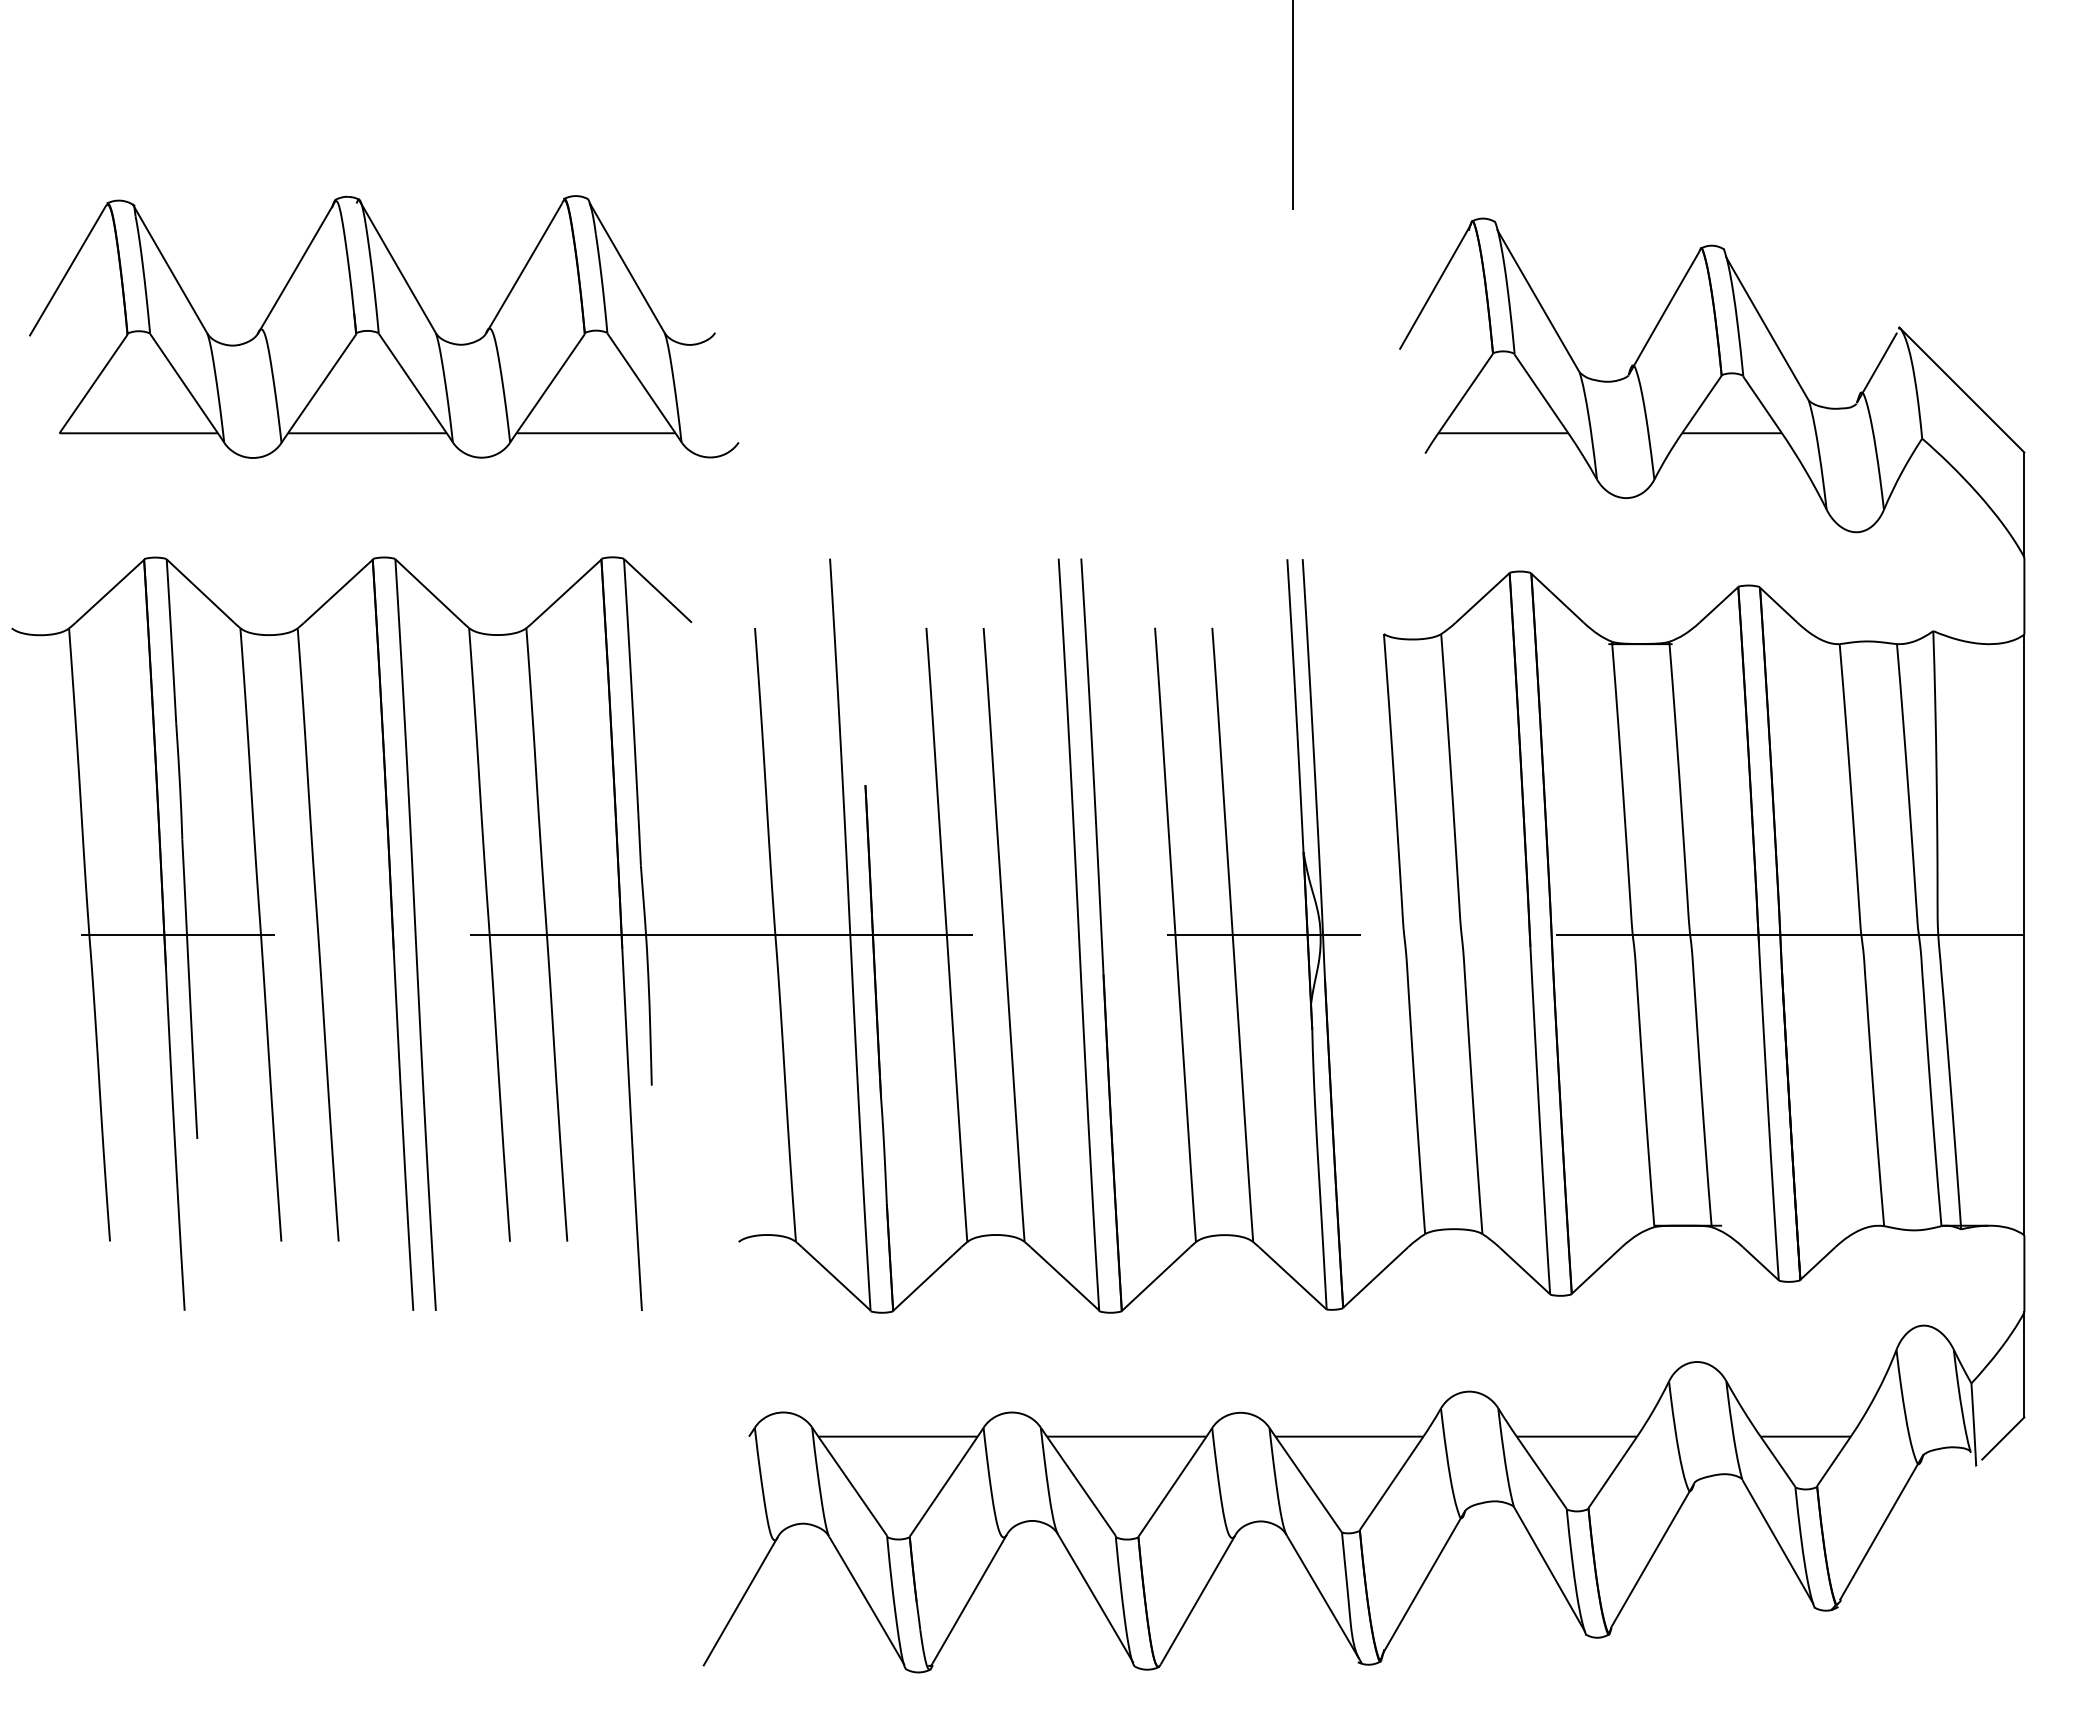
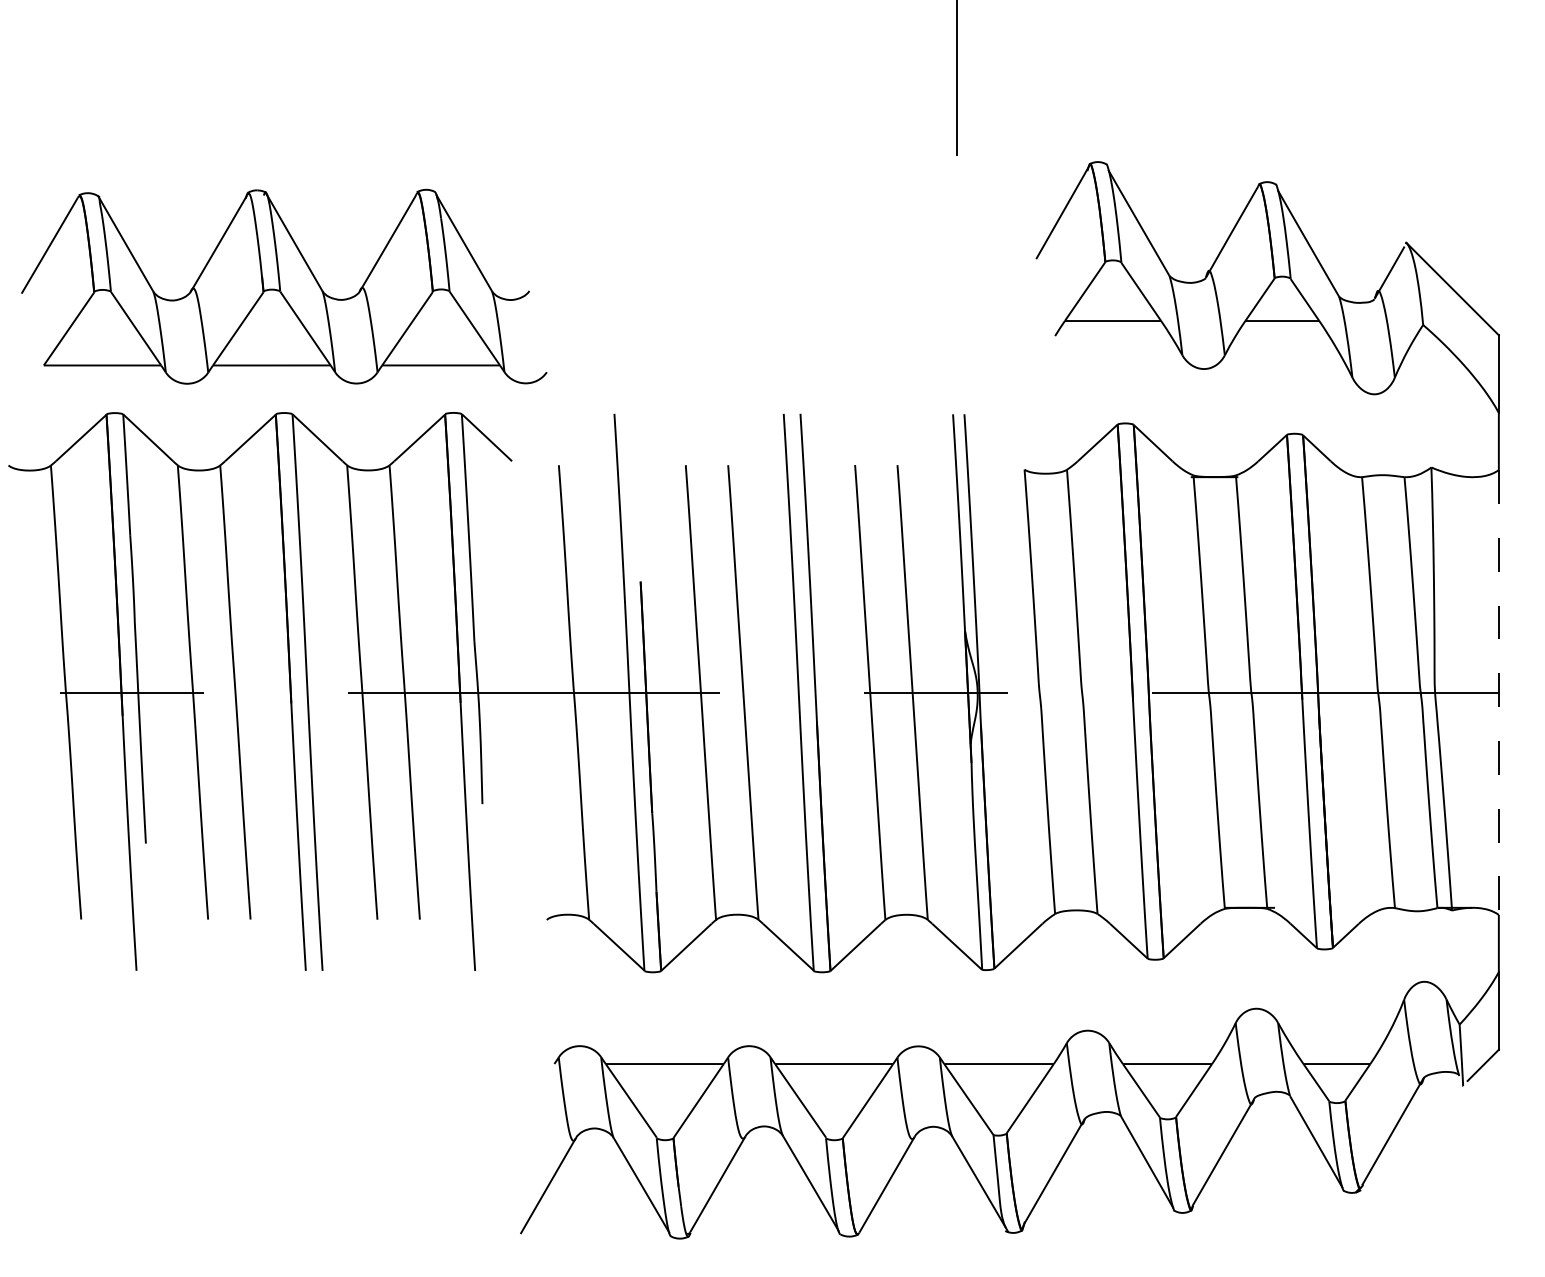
part: (384, 326) -> (284, 286), moved
line: (2024, 935) -> (1498, 692), solid -> dashed

